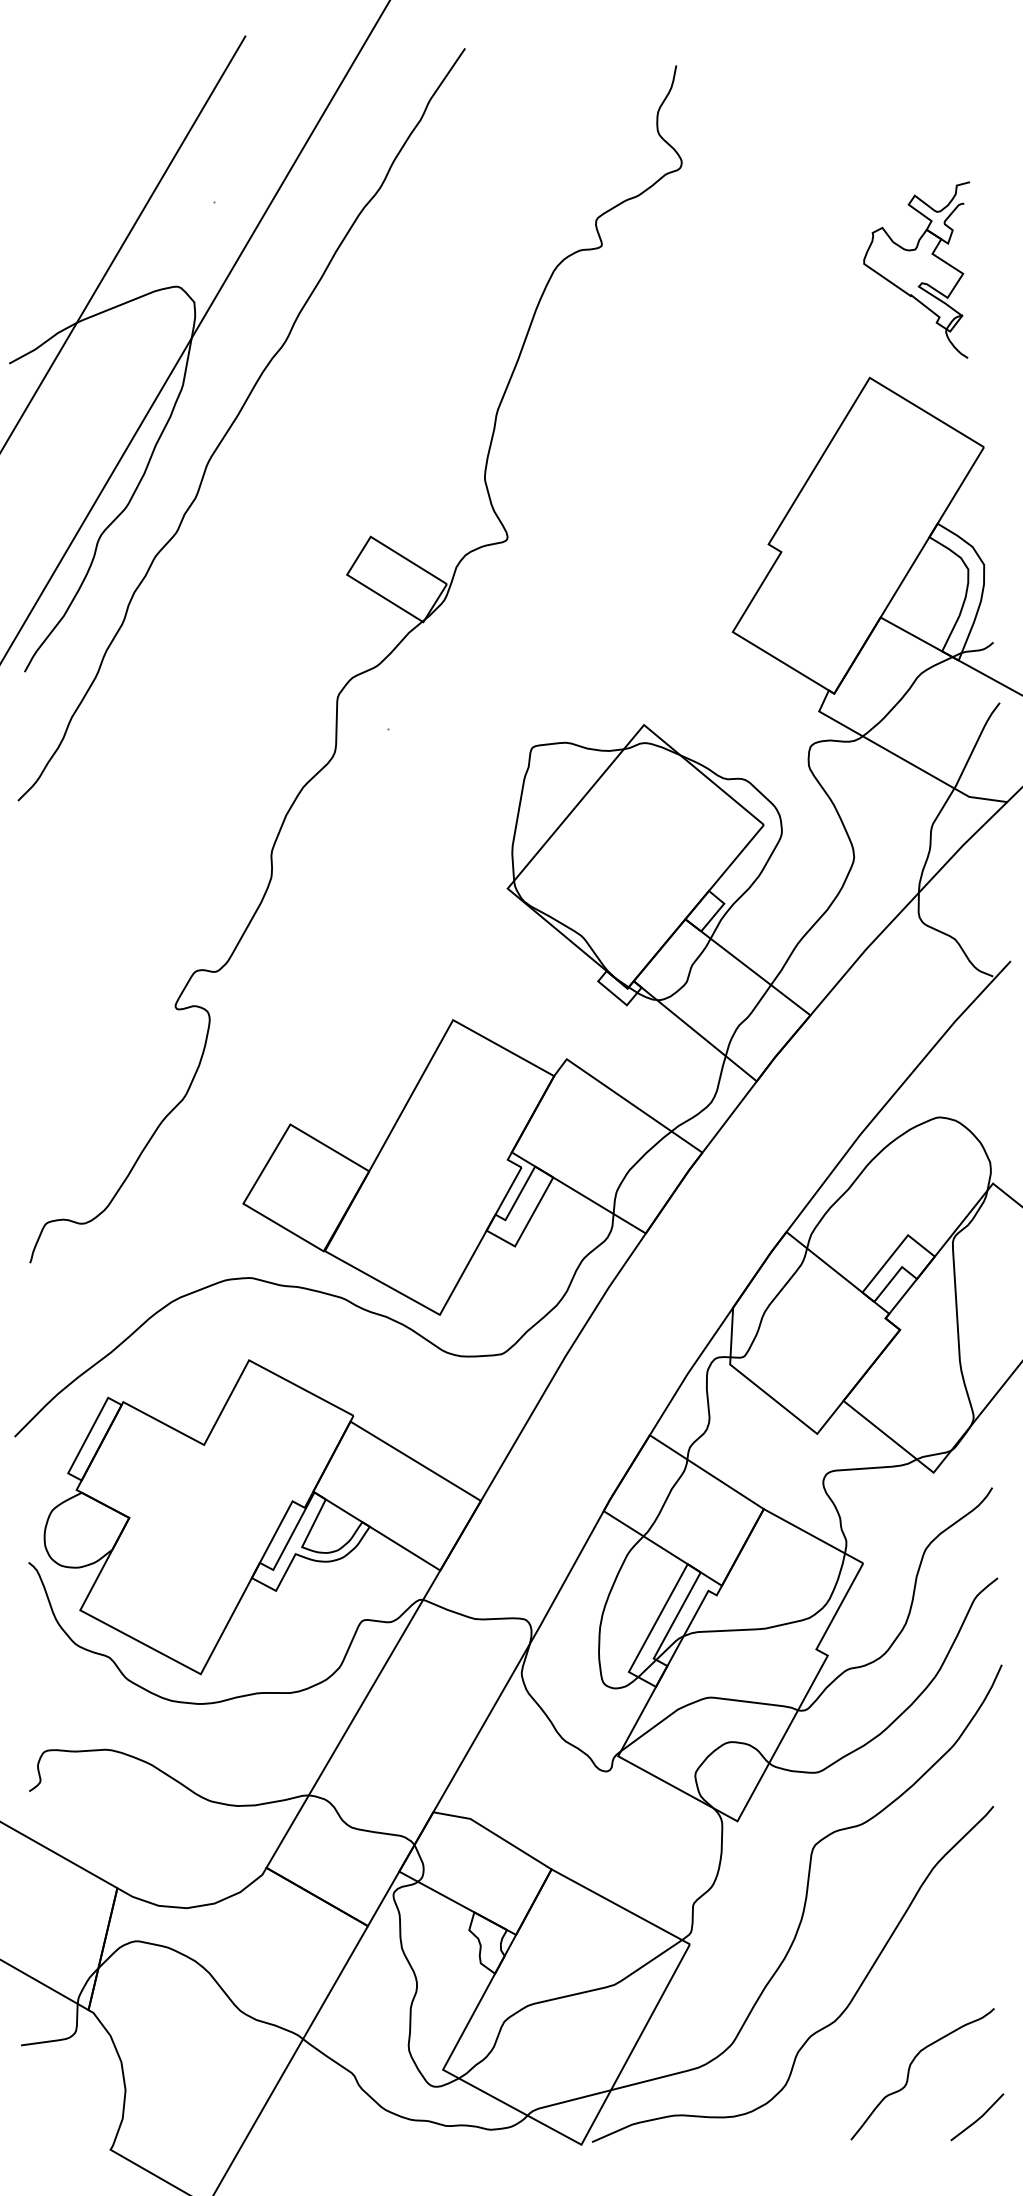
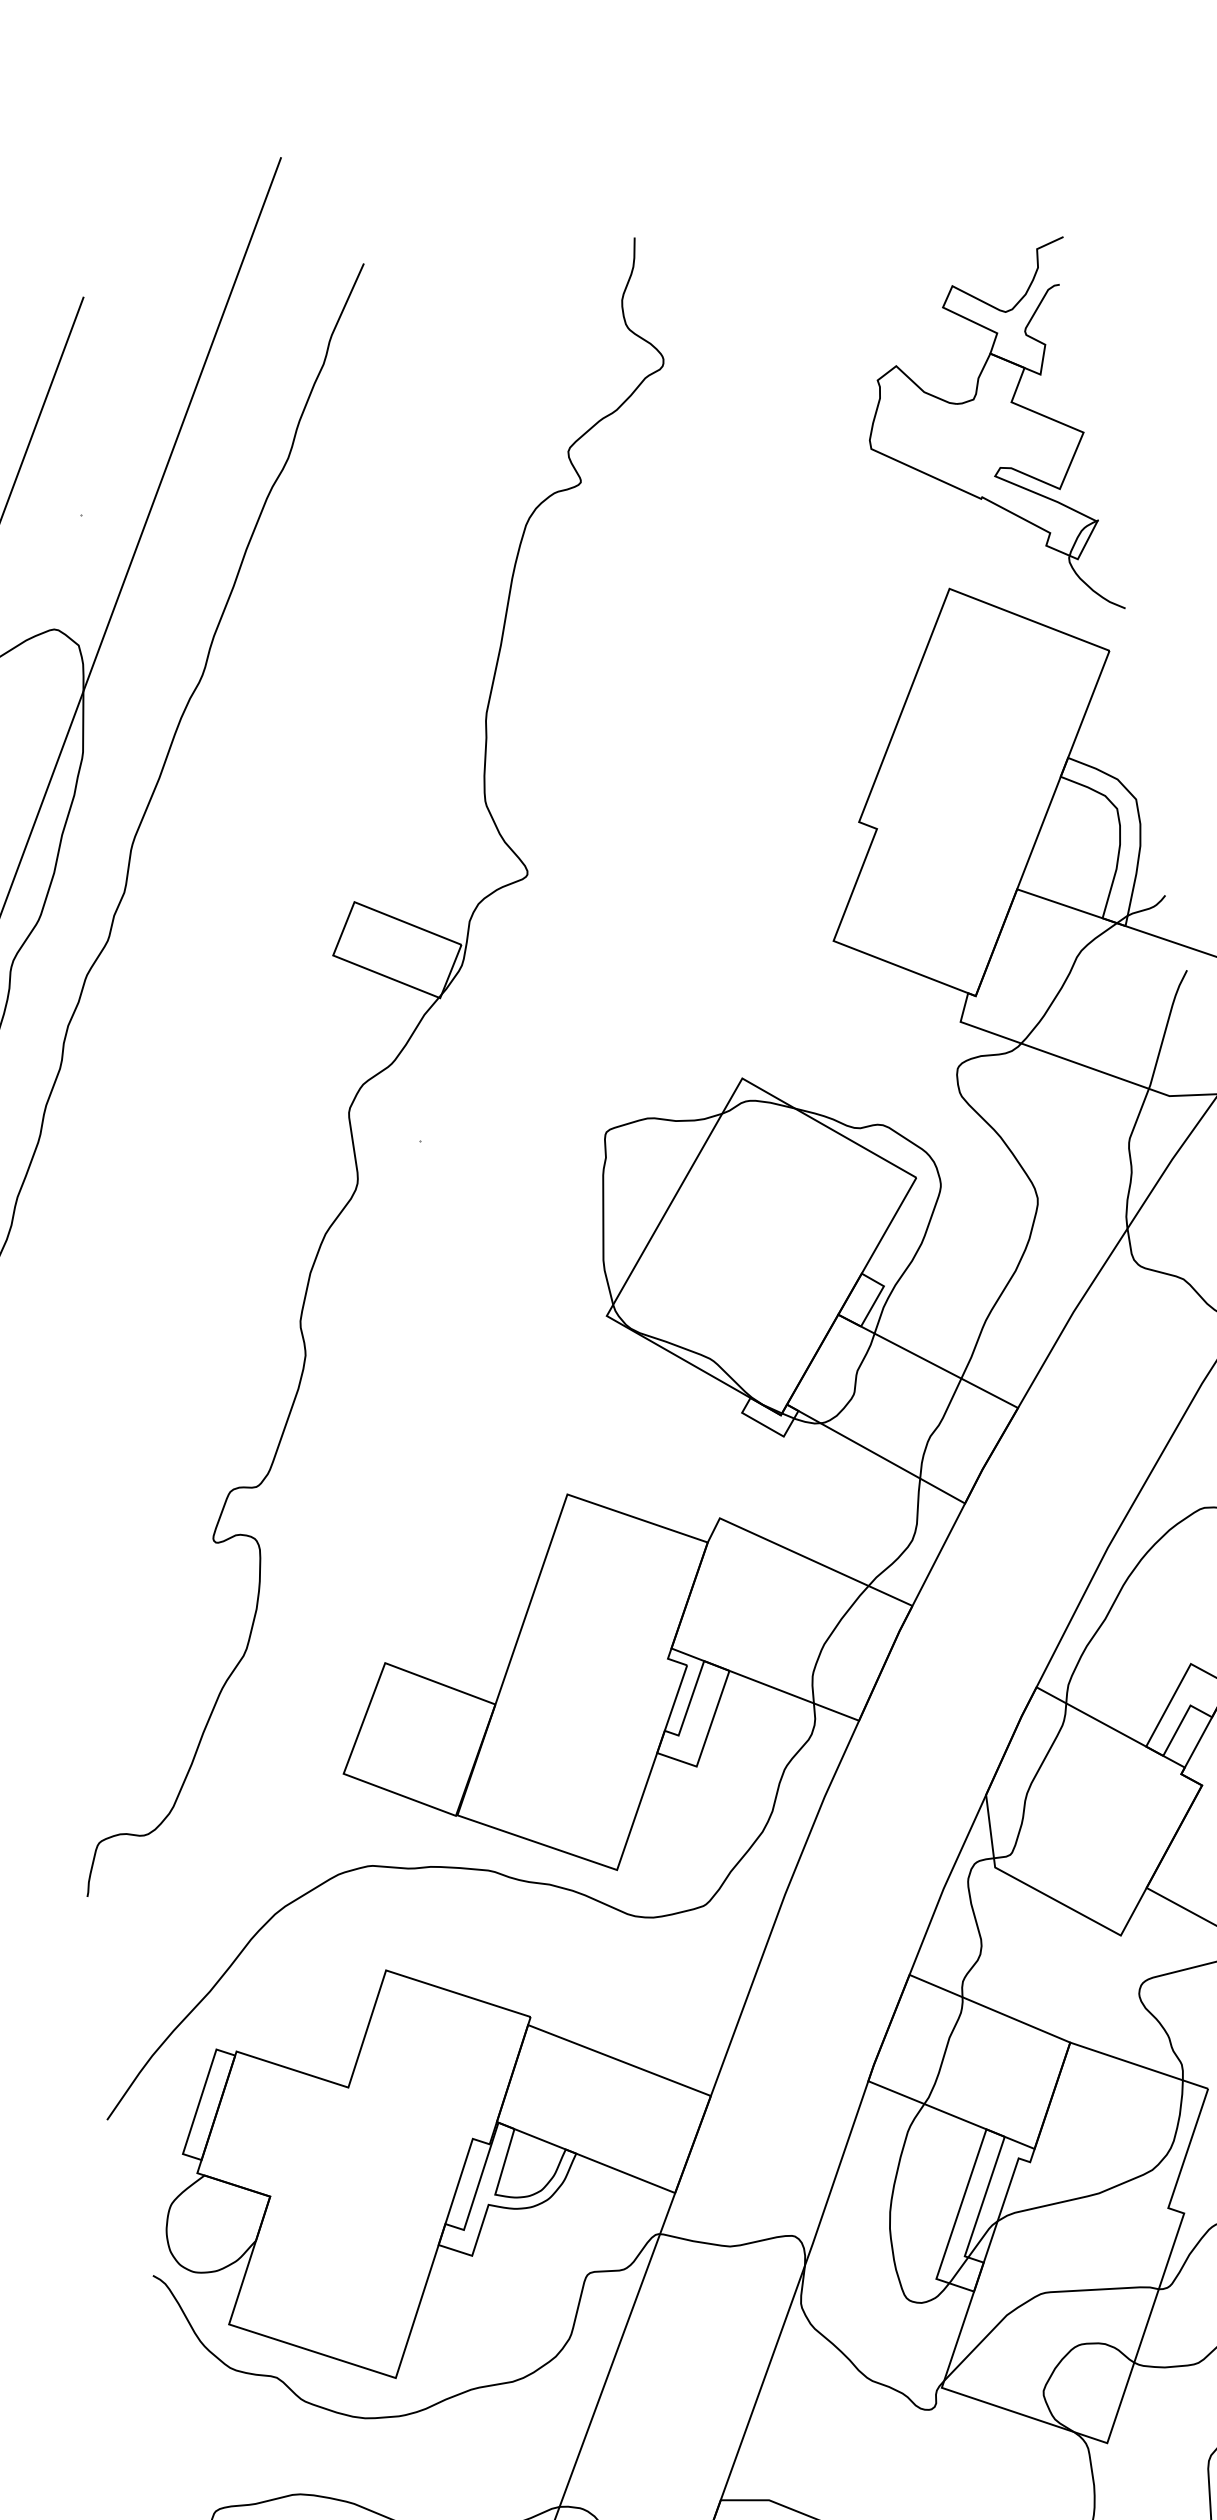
part: (916, 269) -> (984, 441), size x1.67

